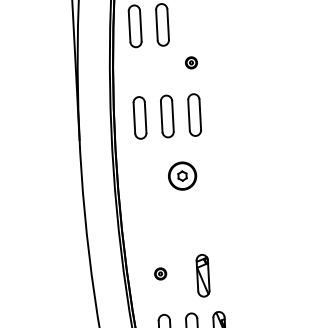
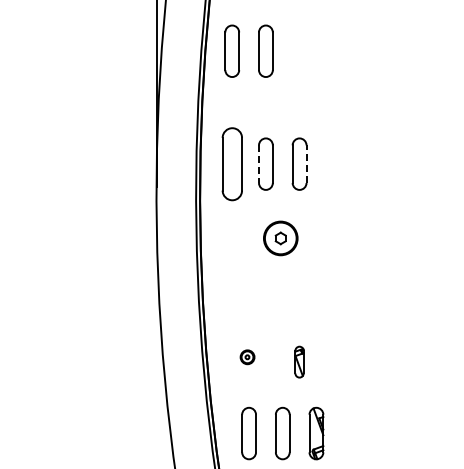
part: (191, 62) -> (298, 99), removed
line: (200, 115) -> (306, 164), solid -> dashed
part: (139, 117) -> (231, 163), size x1.4
line: (161, 117) -> (258, 164), solid -> dashed
part: (202, 275) -> (299, 361), size x0.6

